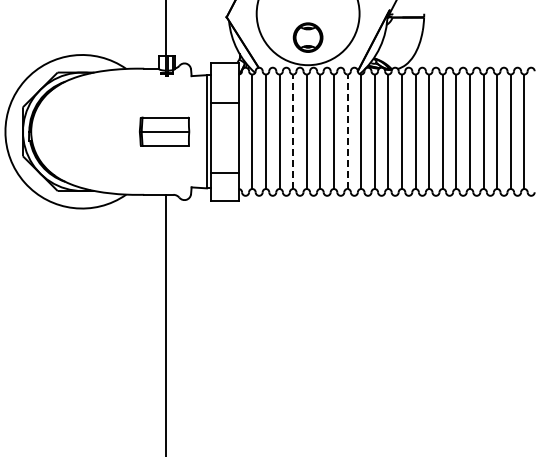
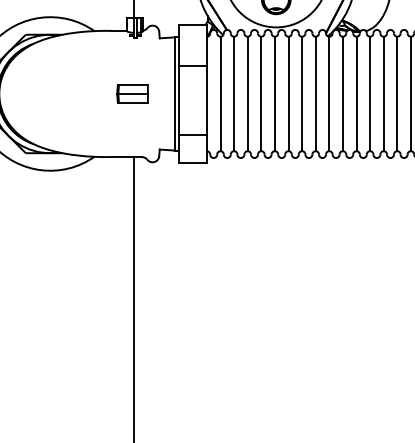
part: (164, 131) -> (132, 93), size x0.62
line: (293, 131) -> (261, 93), dashed -> solid
line: (347, 131) -> (315, 93), dashed -> solid

